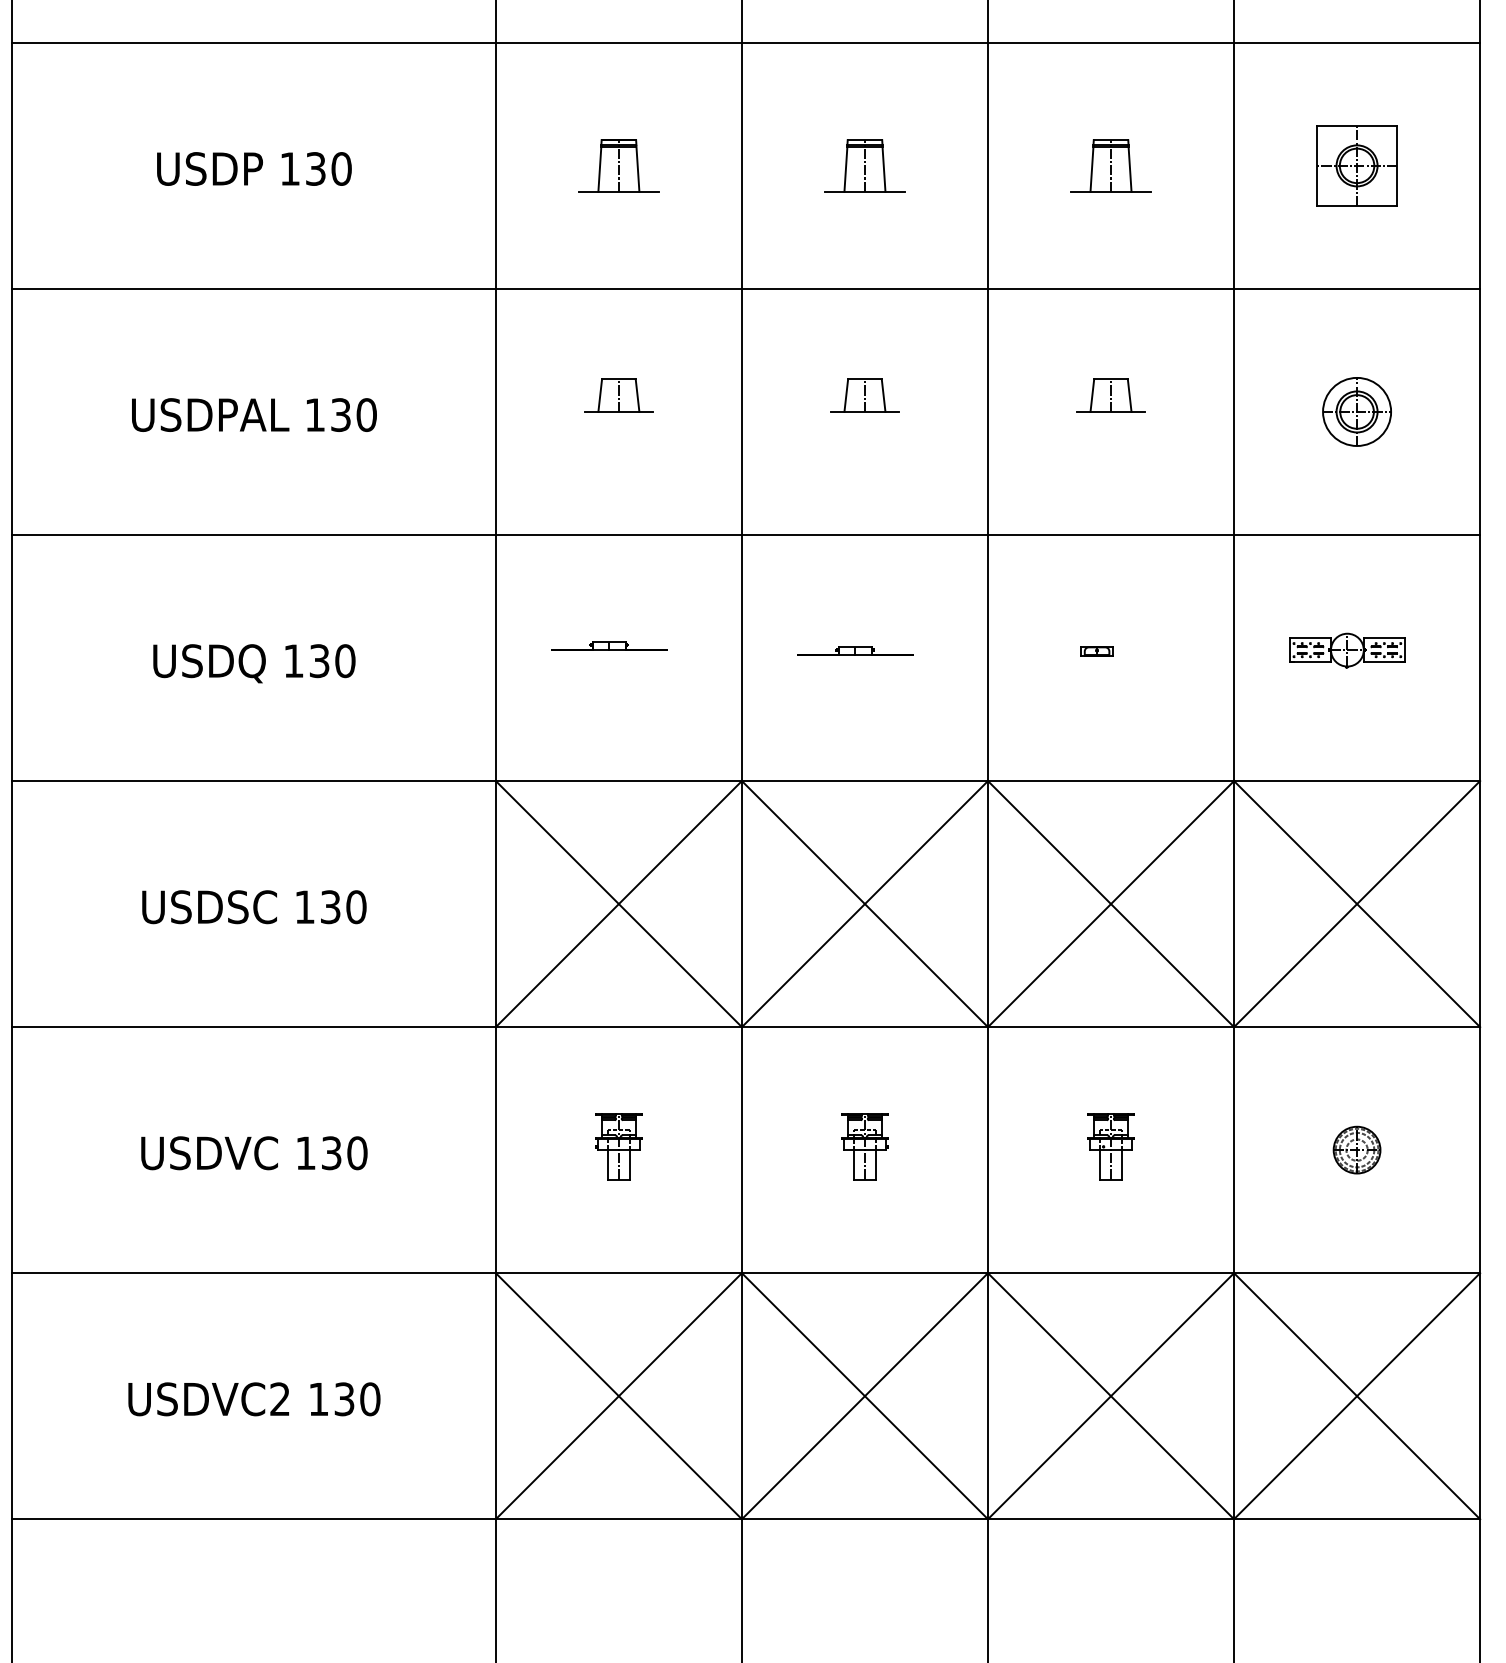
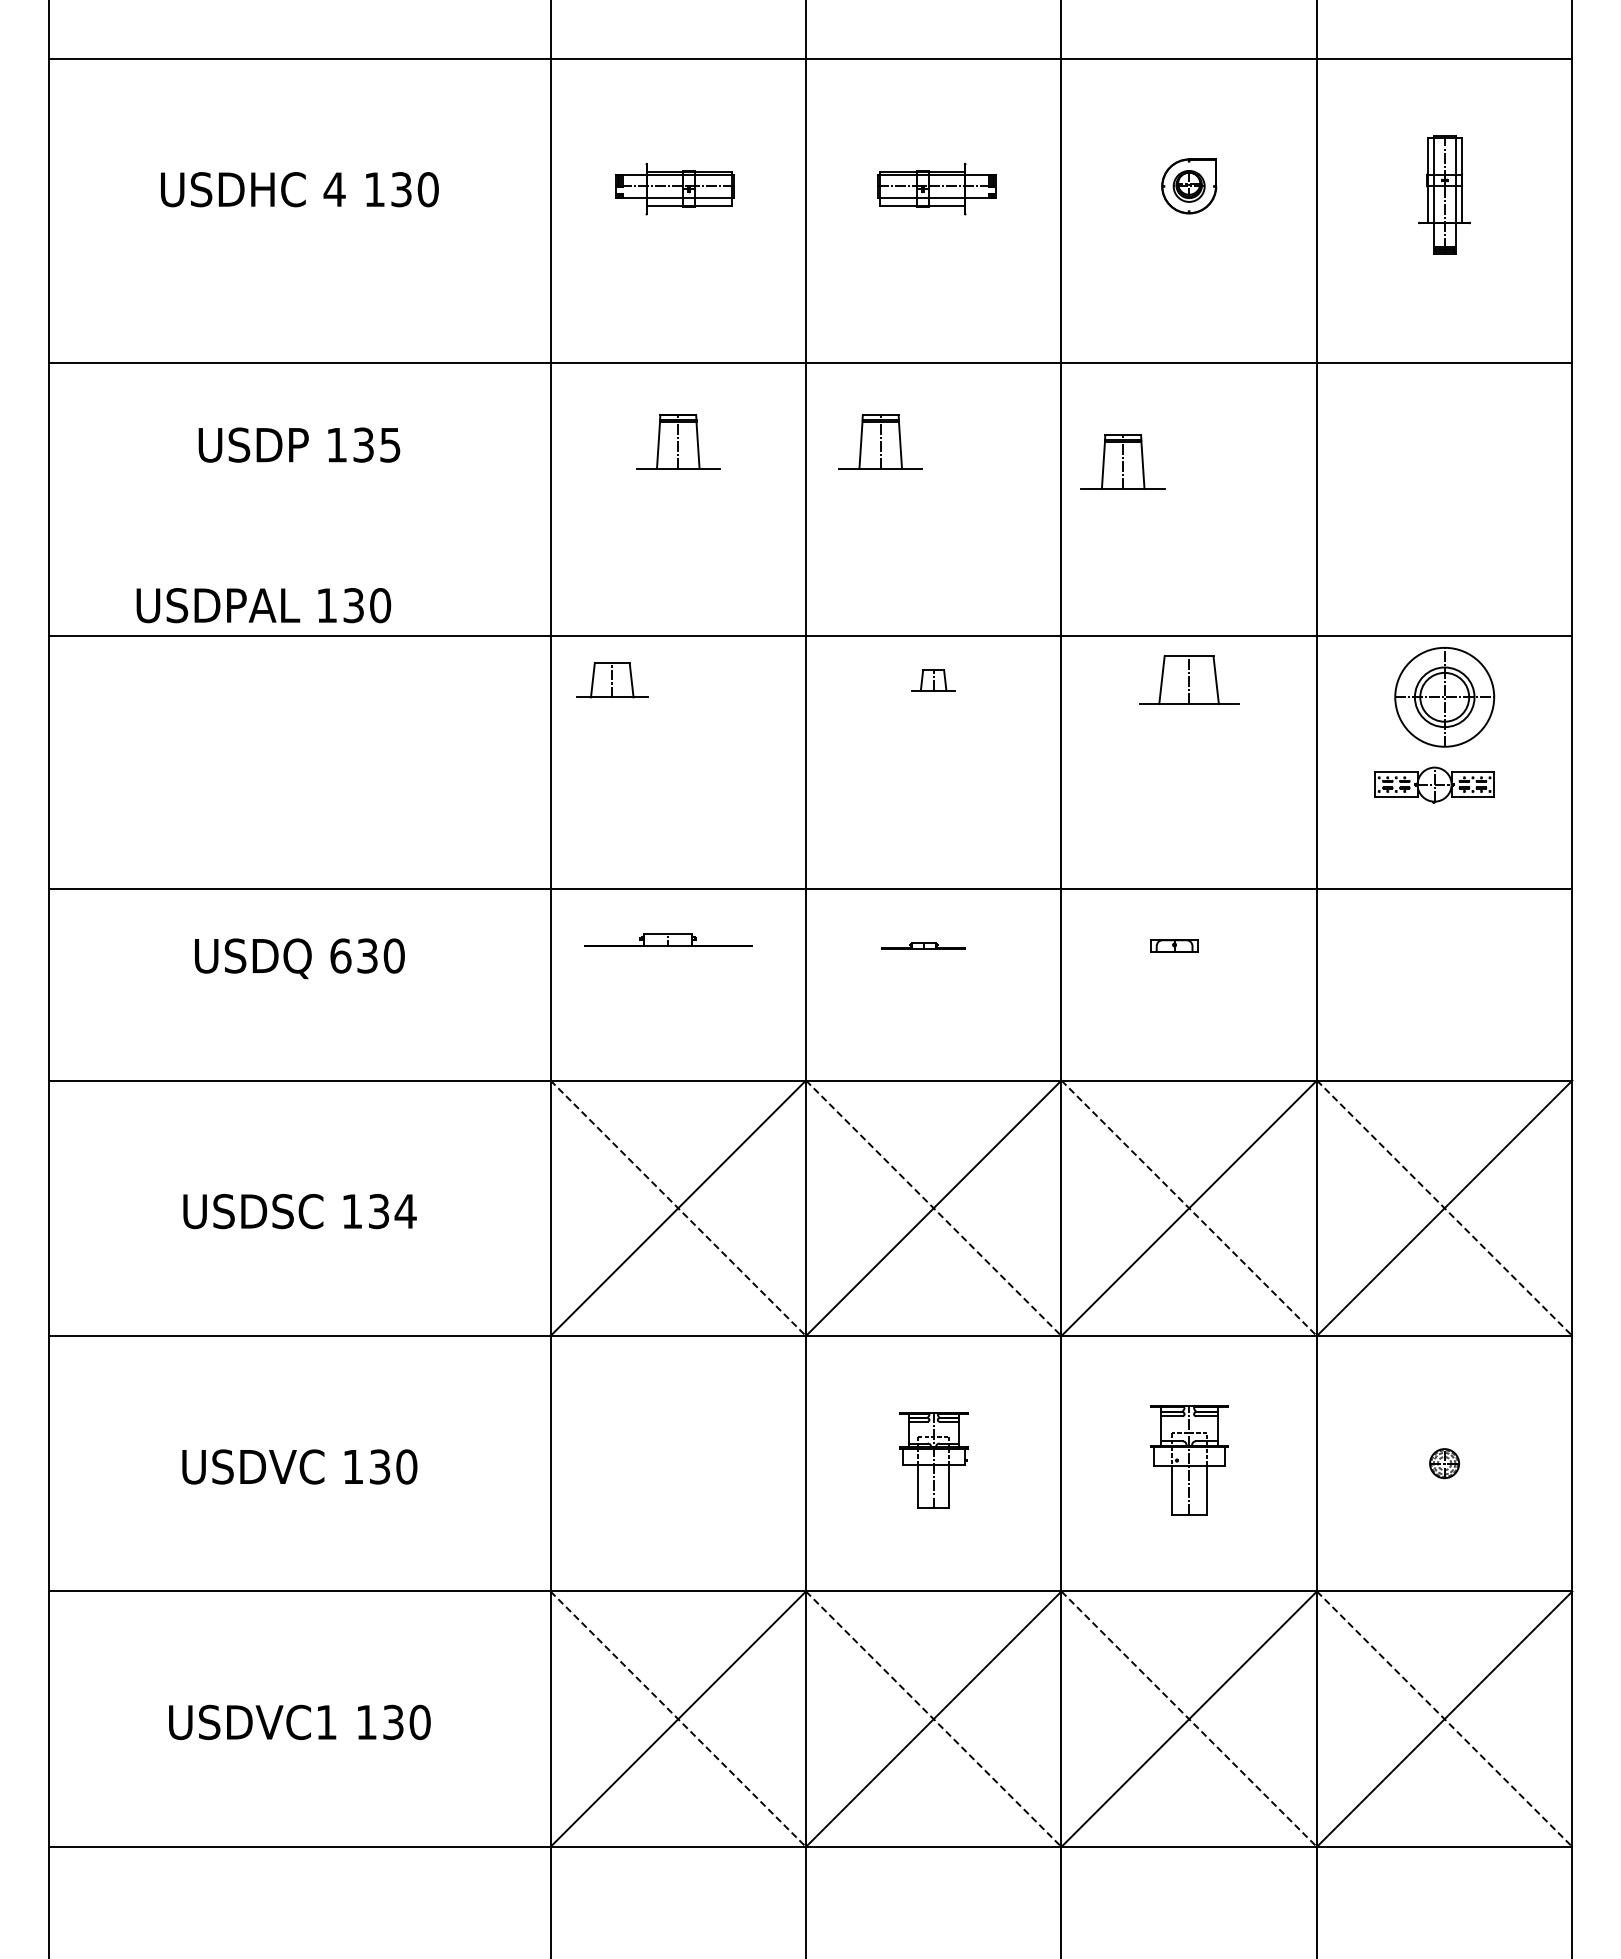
line: (746, 43) -> (810, 363), moved
part: (864, 165) -> (880, 441), moved
part: (1110, 165) -> (1122, 461), moved
part: (1356, 165) -> (1444, 441), removed
text: (341, 168) -> (390, 444), 130 -> 135
line: (746, 288) -> (810, 635), moved
part: (619, 395) -> (612, 680), moved
part: (864, 395) -> (933, 680), size x0.6
part: (1111, 395) -> (1189, 680), size x1.4
part: (1356, 412) -> (1444, 697), size x1.4
text: (254, 414) -> (263, 605), moved
line: (746, 535) -> (810, 889), moved
part: (609, 646) -> (668, 940), size x1.4
part: (855, 650) -> (923, 945), size x0.7
part: (1096, 650) -> (1174, 945), size x1.4
part: (1347, 650) -> (1434, 784), moved
text: (293, 660) -> (340, 955), 130 -> 630
line: (619, 904) -> (678, 1208), solid -> dashed
line: (864, 904) -> (933, 1208), solid -> dashed
line: (1111, 904) -> (1189, 1208), solid -> dashed
line: (1356, 904) -> (1444, 1208), solid -> dashed
text: (356, 907) -> (405, 1211), 130 -> 134
part: (618, 1146) -> (677, 1459), removed
part: (864, 1146) -> (933, 1459), size x1.4
part: (1110, 1146) -> (1188, 1459), size x1.6
part: (1356, 1149) -> (1444, 1463), size x0.6
line: (619, 1396) -> (678, 1719), solid -> dashed
line: (864, 1396) -> (933, 1719), solid -> dashed
line: (1111, 1396) -> (1189, 1719), solid -> dashed
line: (1356, 1396) -> (1444, 1719), solid -> dashed
text: (280, 1398) -> (326, 1721), USDVC2 -> USDVC1

